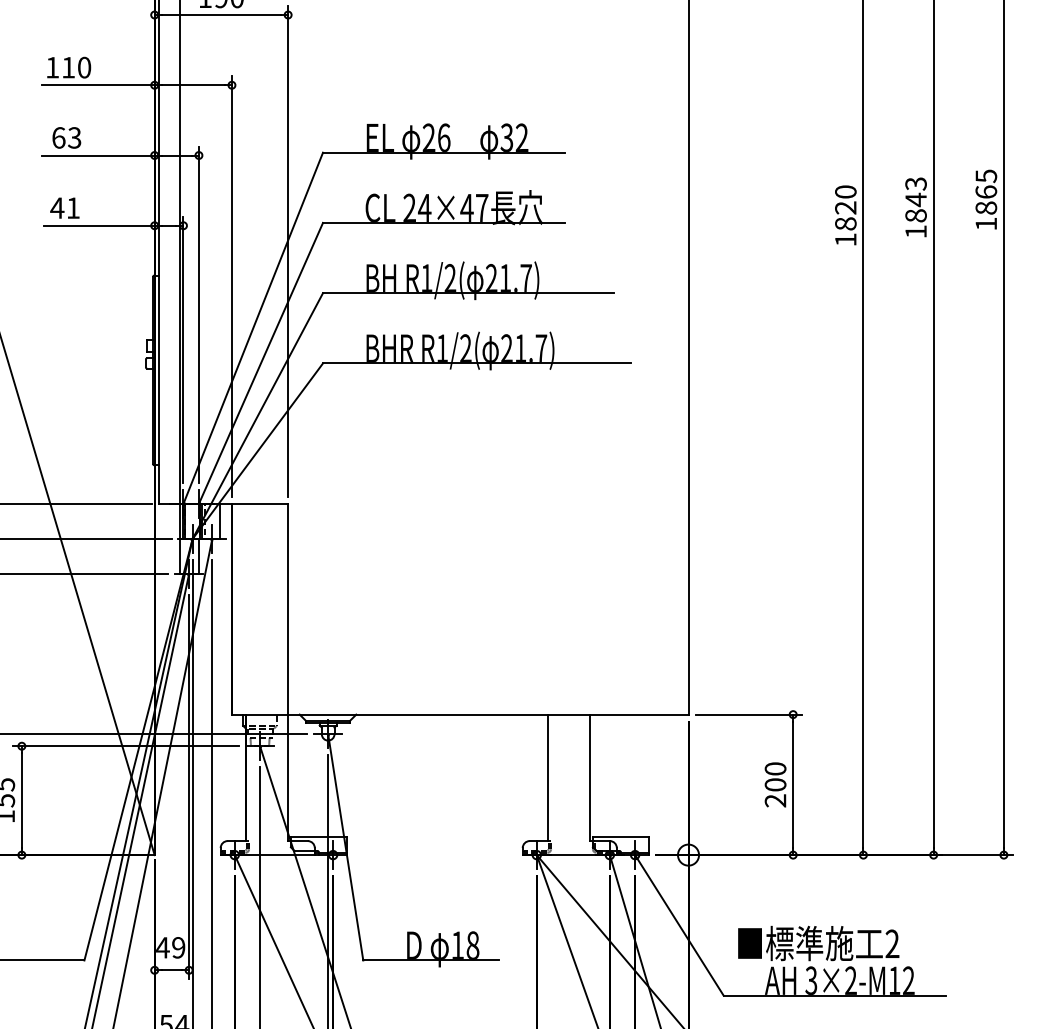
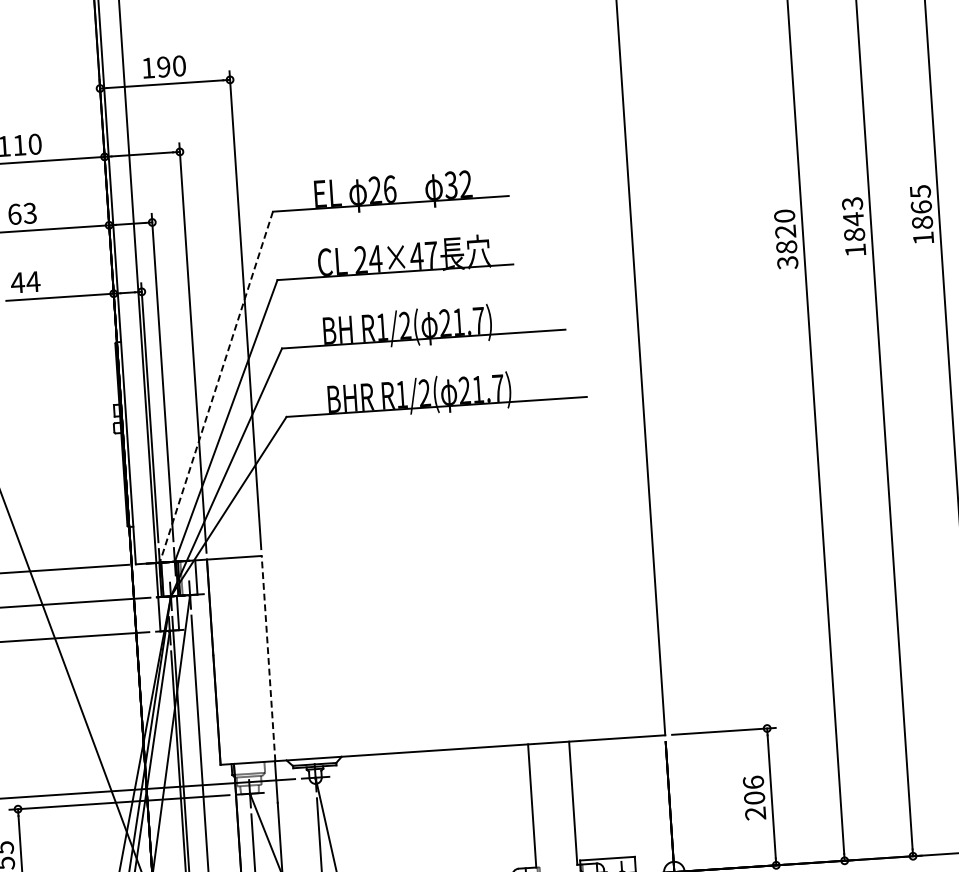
text: (73, 207) -> (33, 281), 41 -> 44
text: (845, 239) -> (787, 262), 1820 -> 3820
line: (253, 328) -> (216, 387), solid -> dashed
line: (288, 608) -> (268, 657), solid -> dashed
text: (775, 768) -> (753, 782), 200 -> 206

